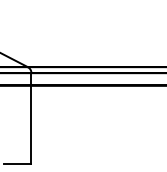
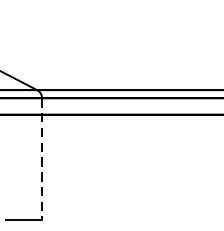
line: (31, 118) -> (42, 159), solid -> dashed

